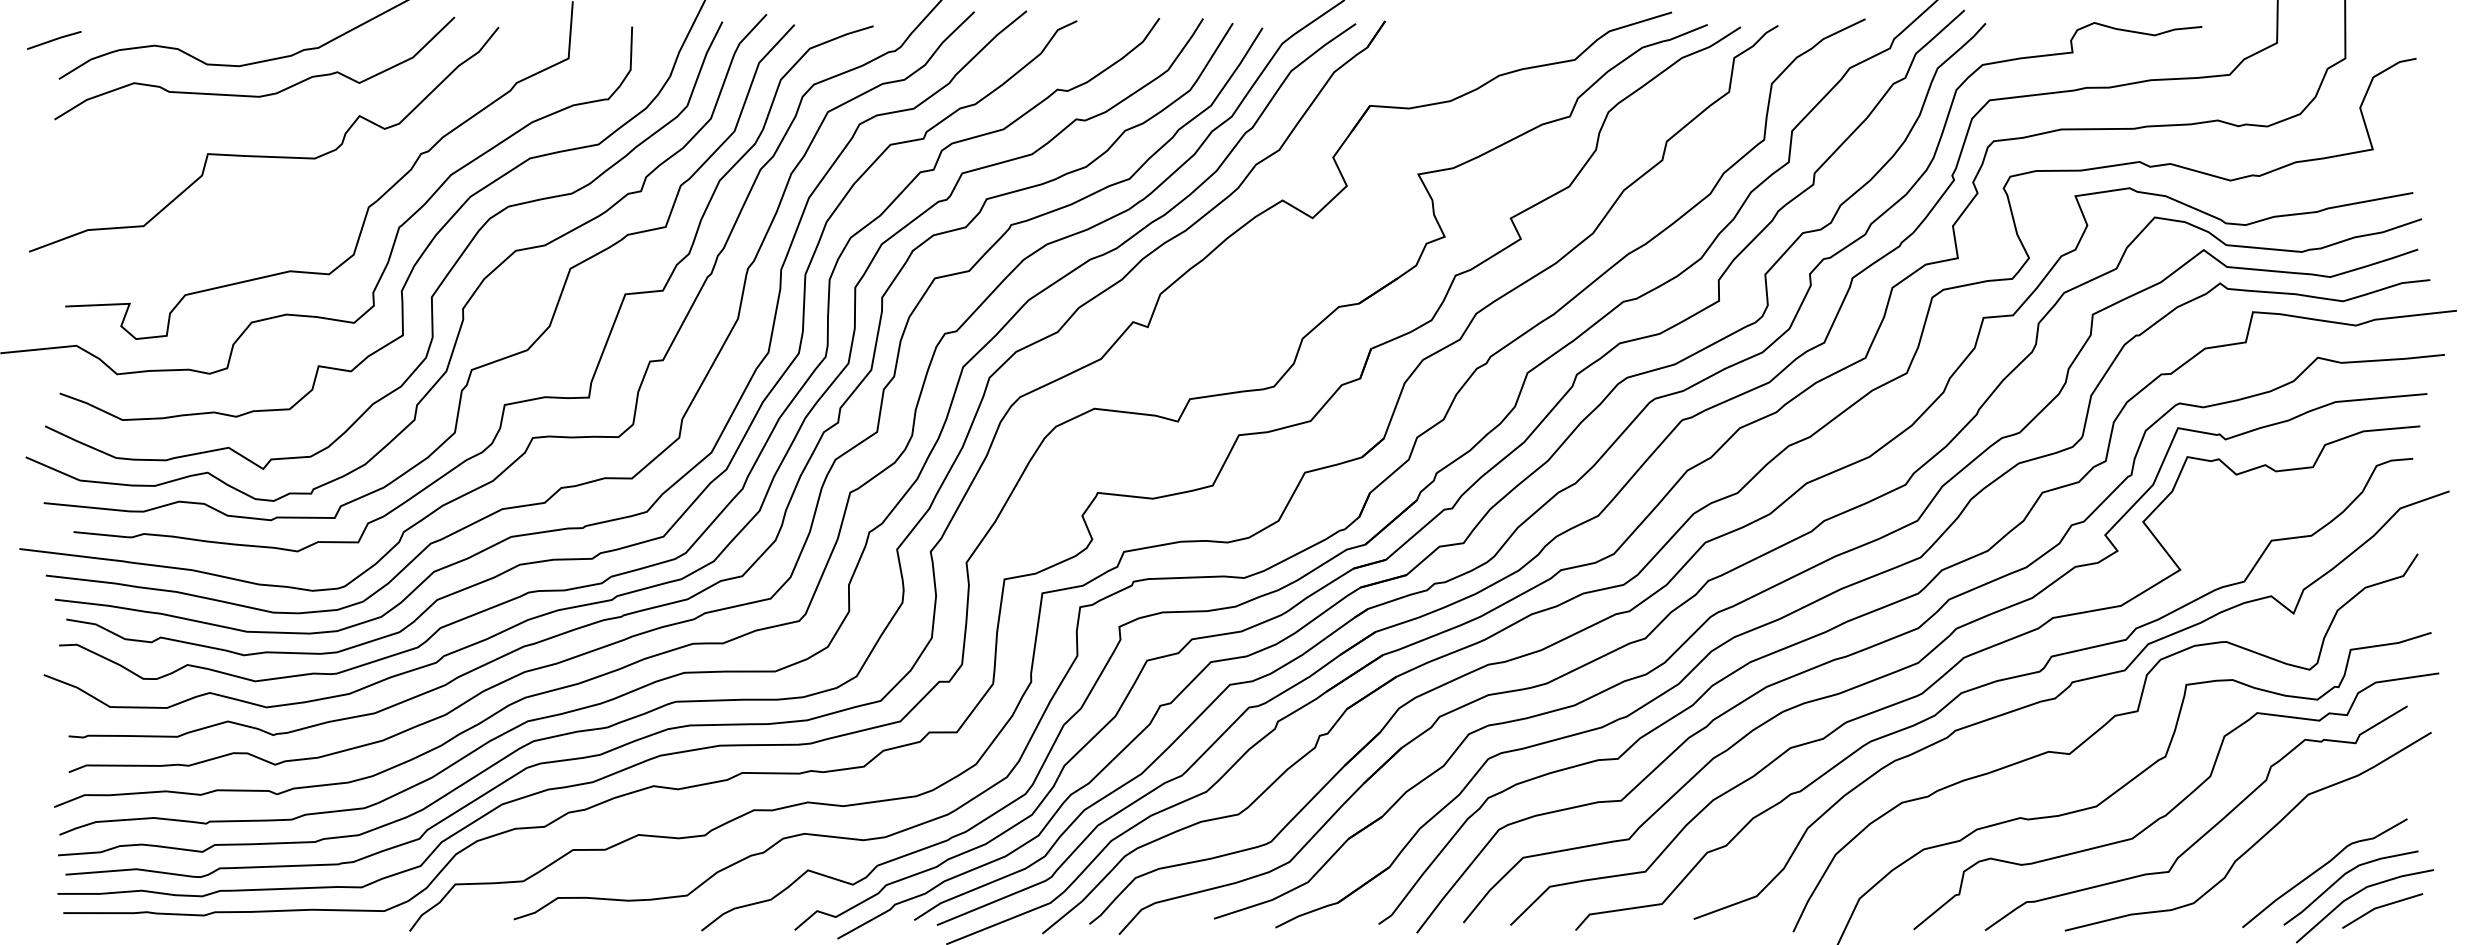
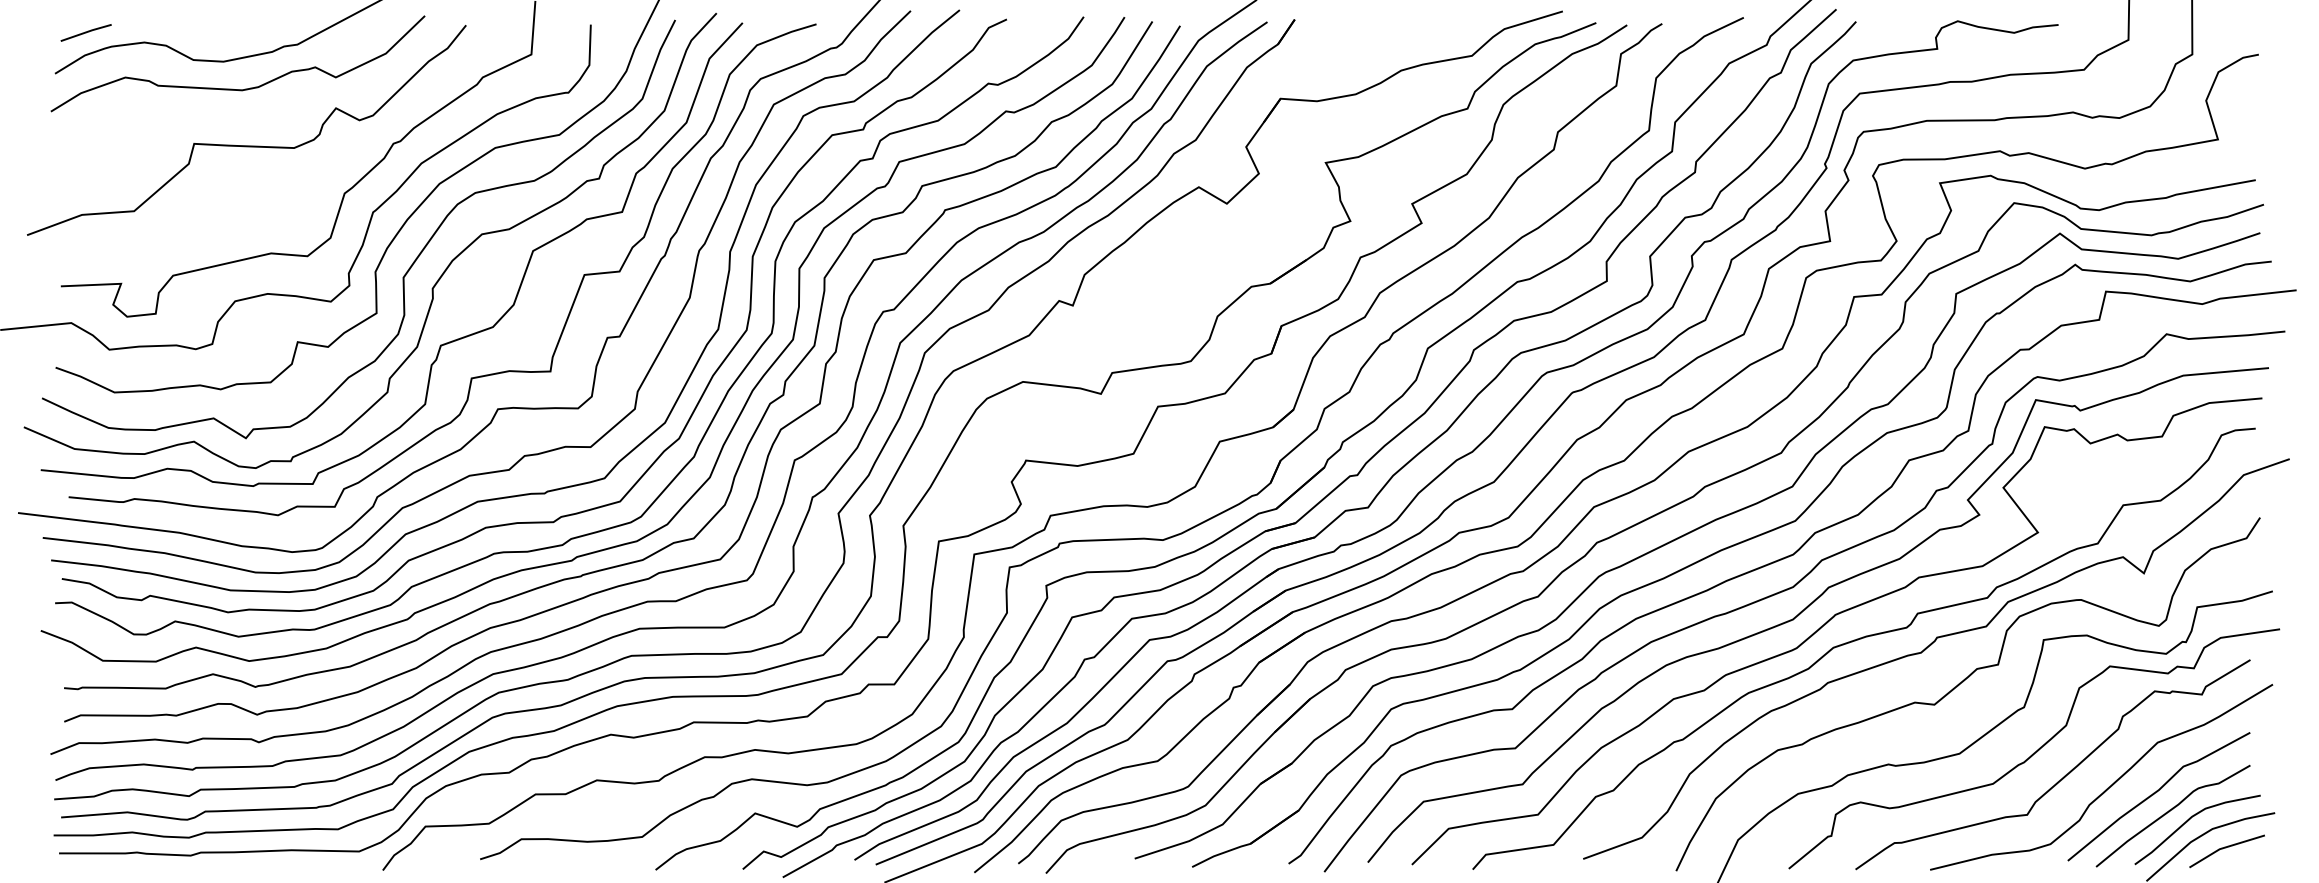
line: (54, 40) -> (86, 32), moved
curve: (2307, 848) -> (2156, 792), added

